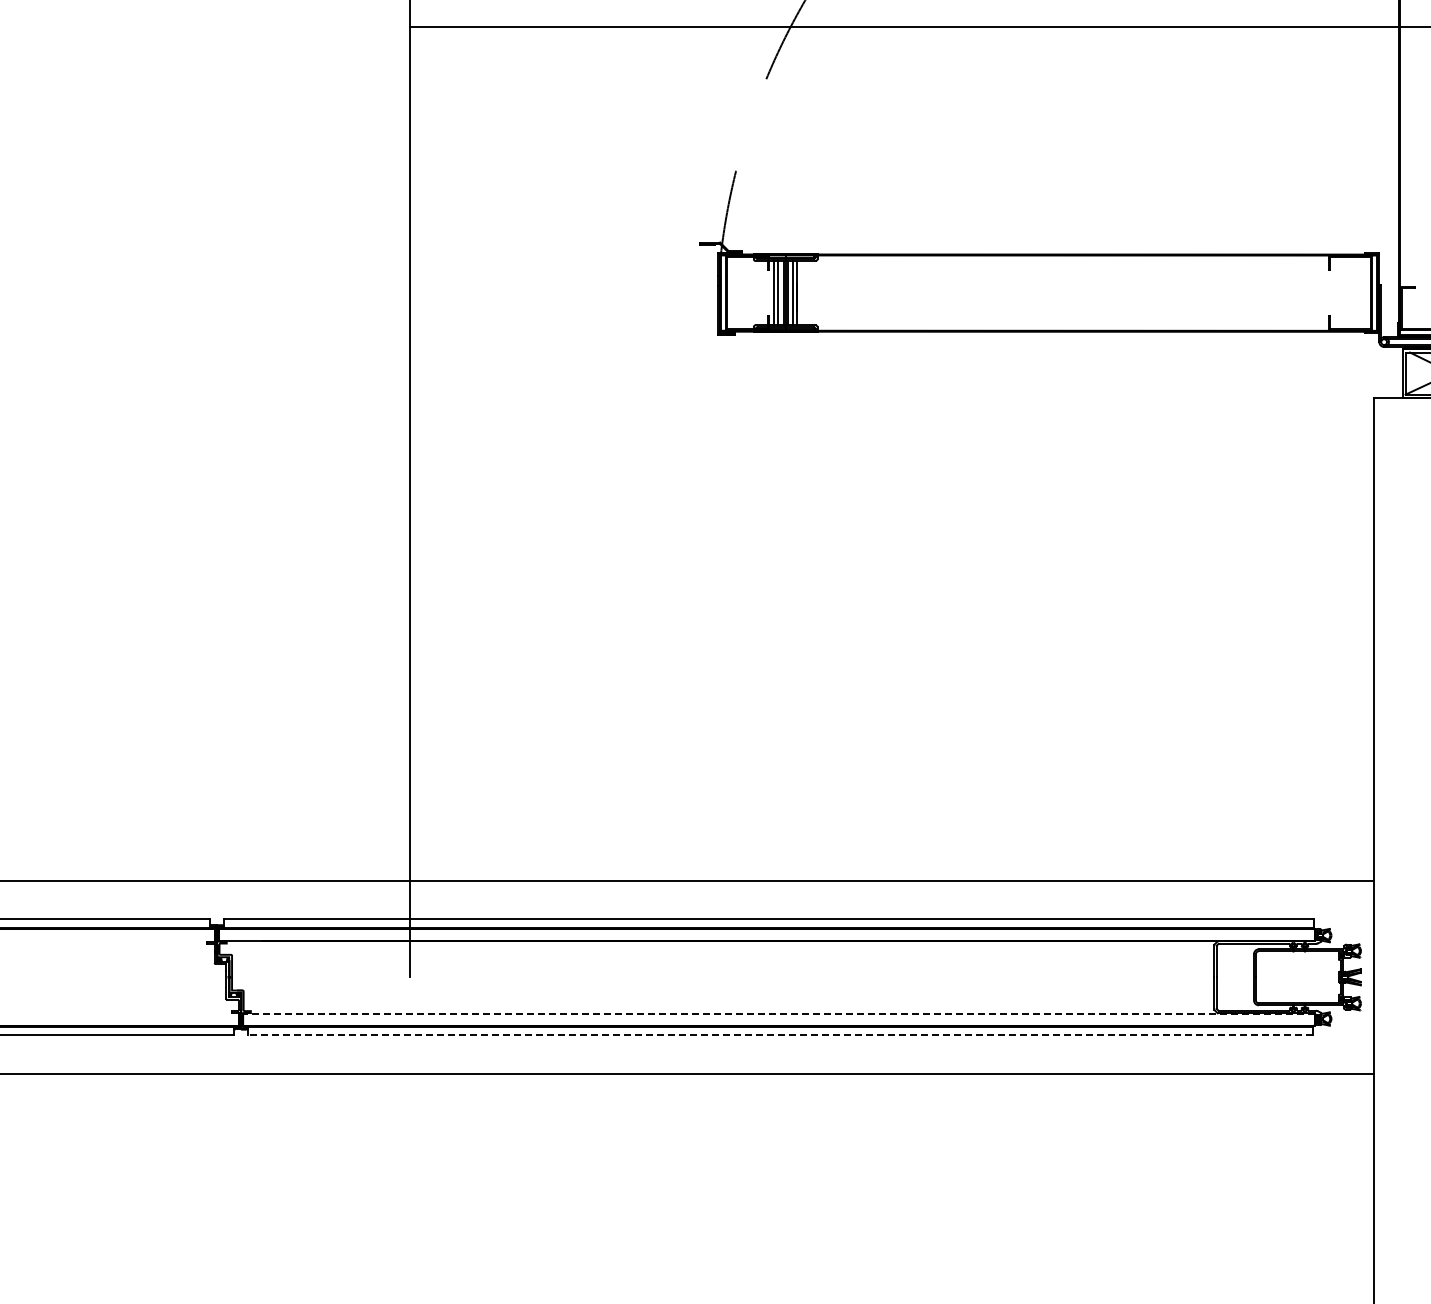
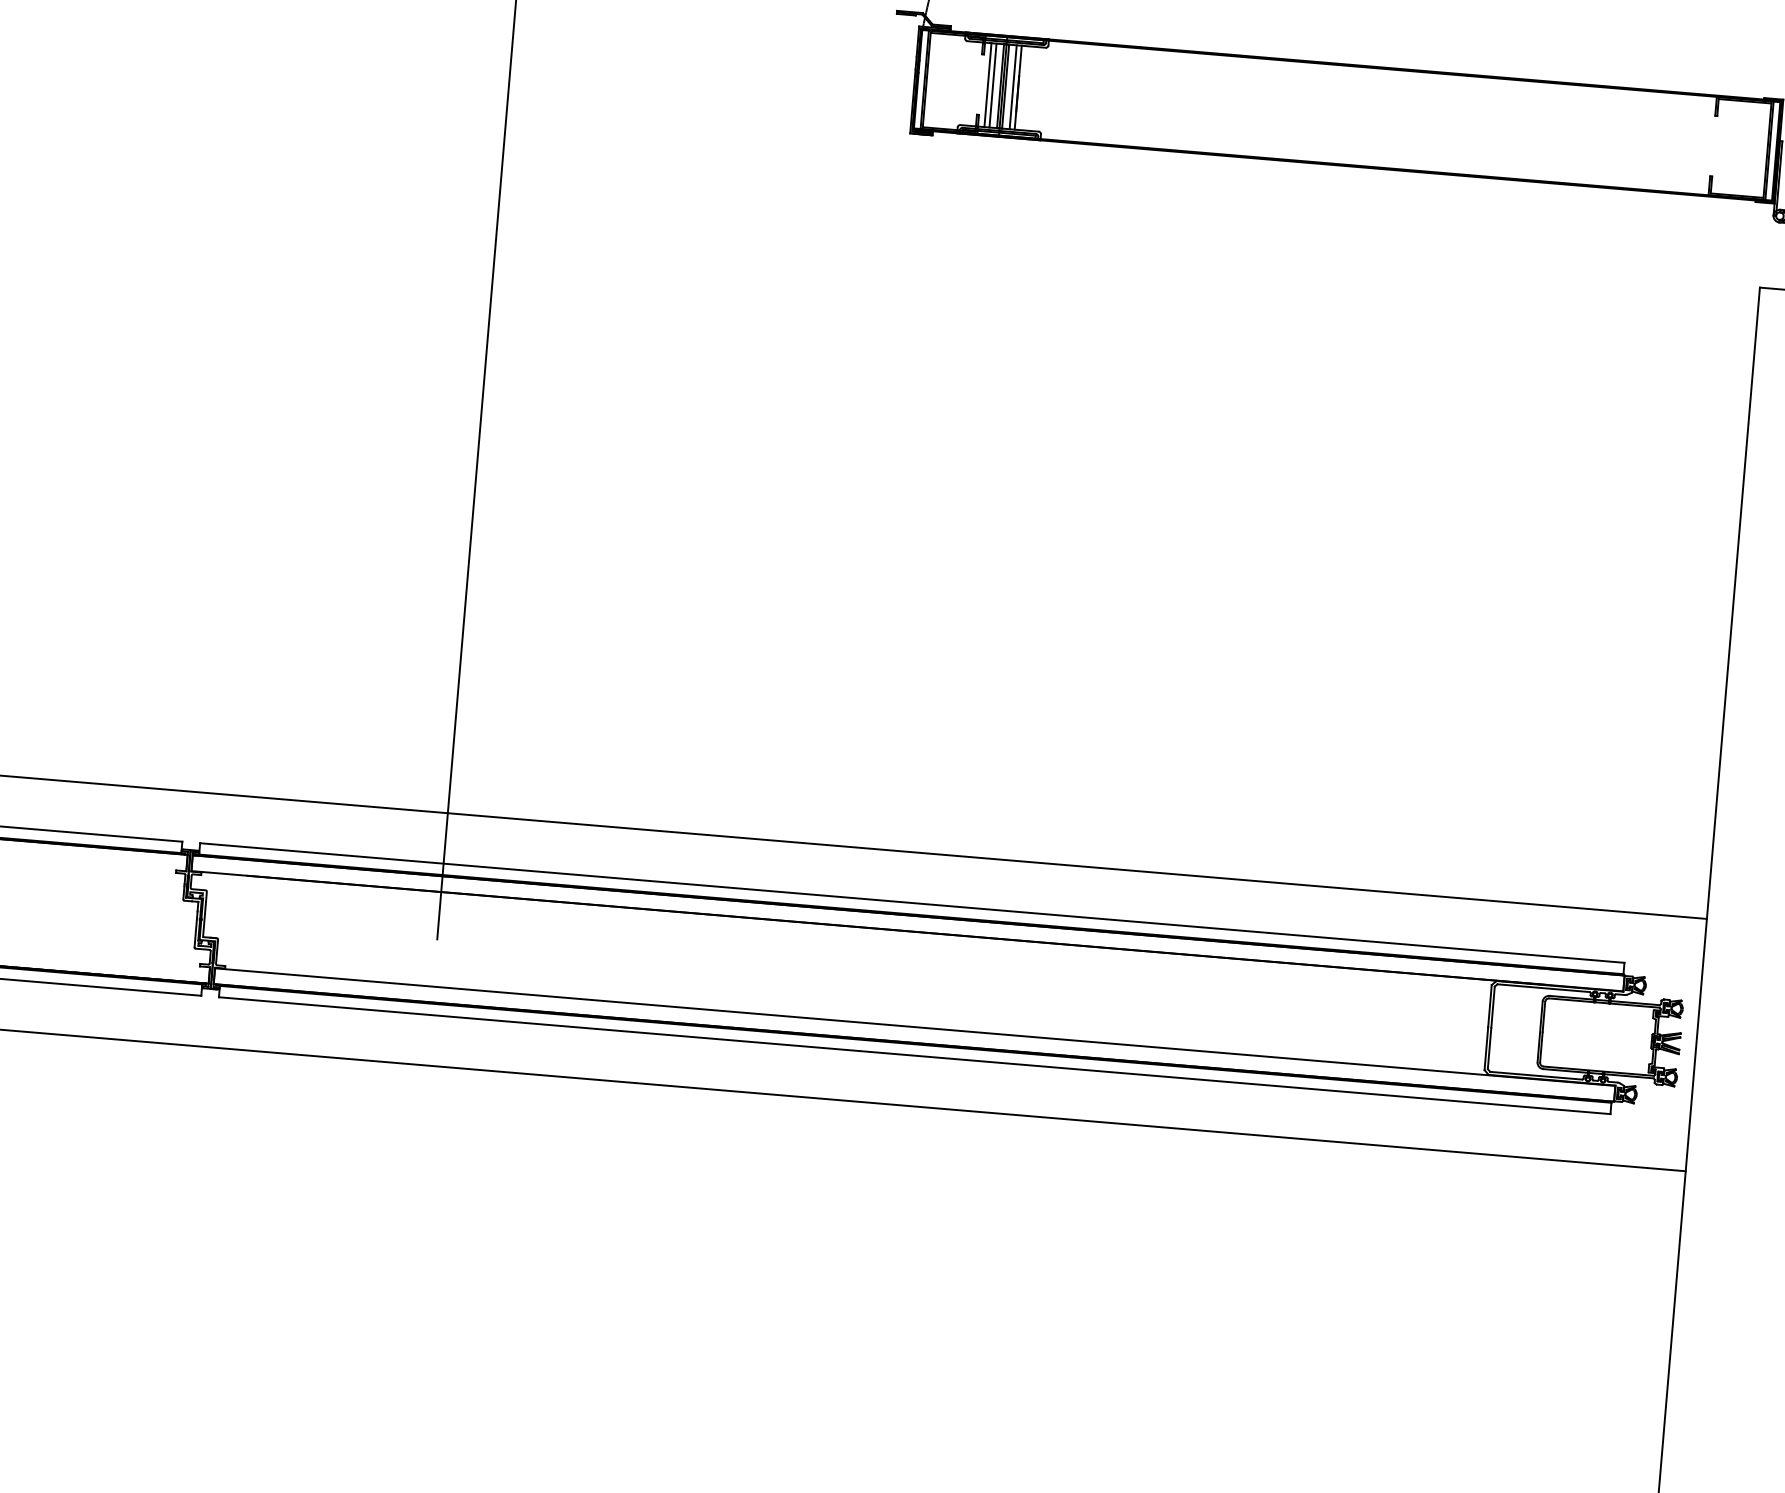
line: (778, 1013) -> (914, 1027), dashed -> solid
line: (779, 1035) -> (913, 1055), dashed -> solid

